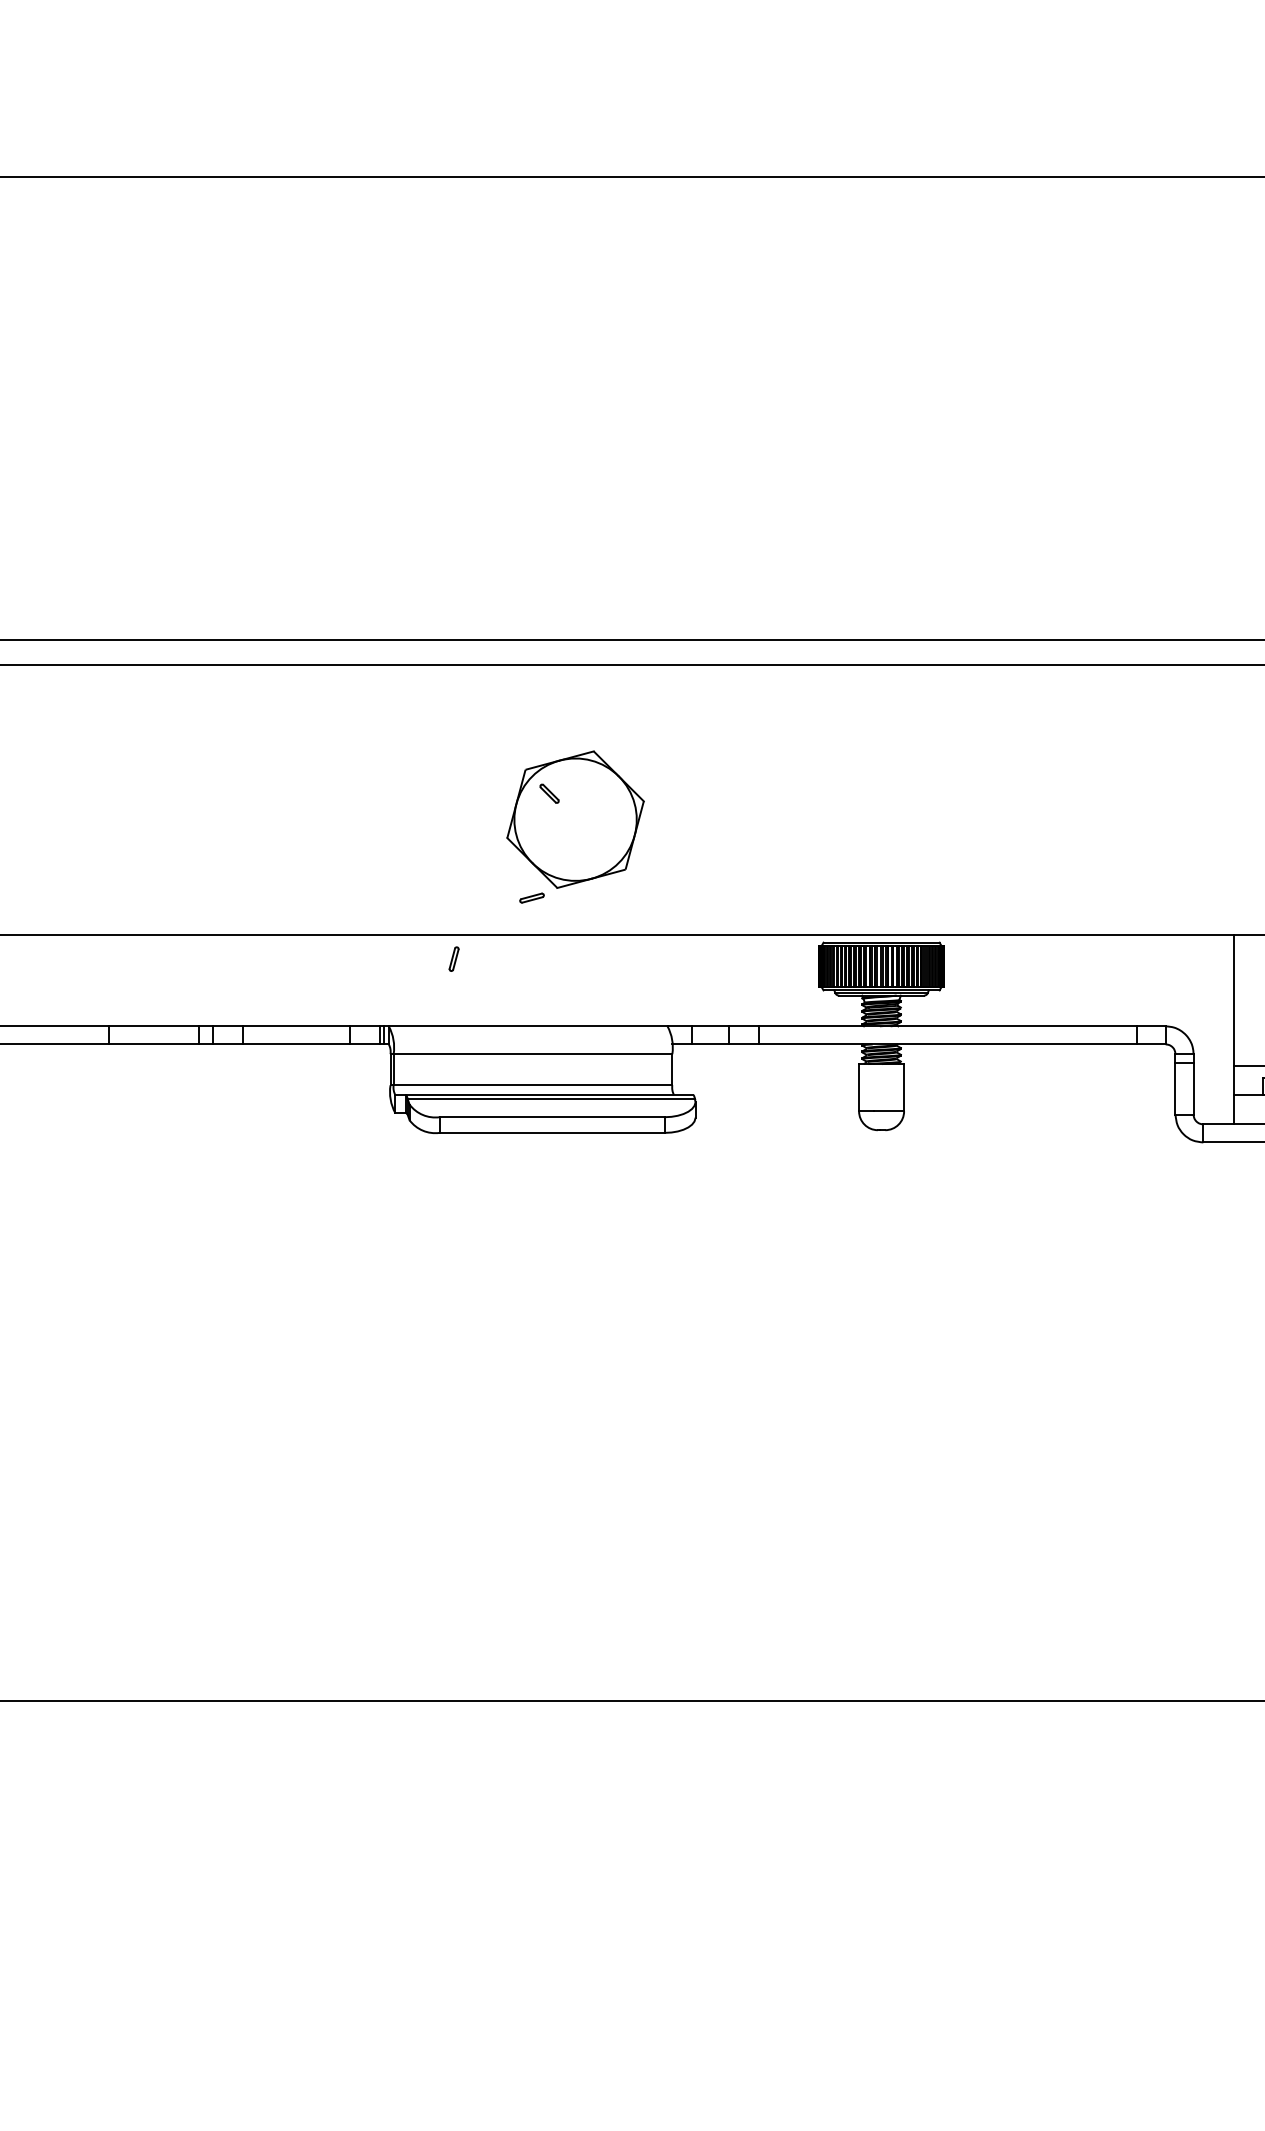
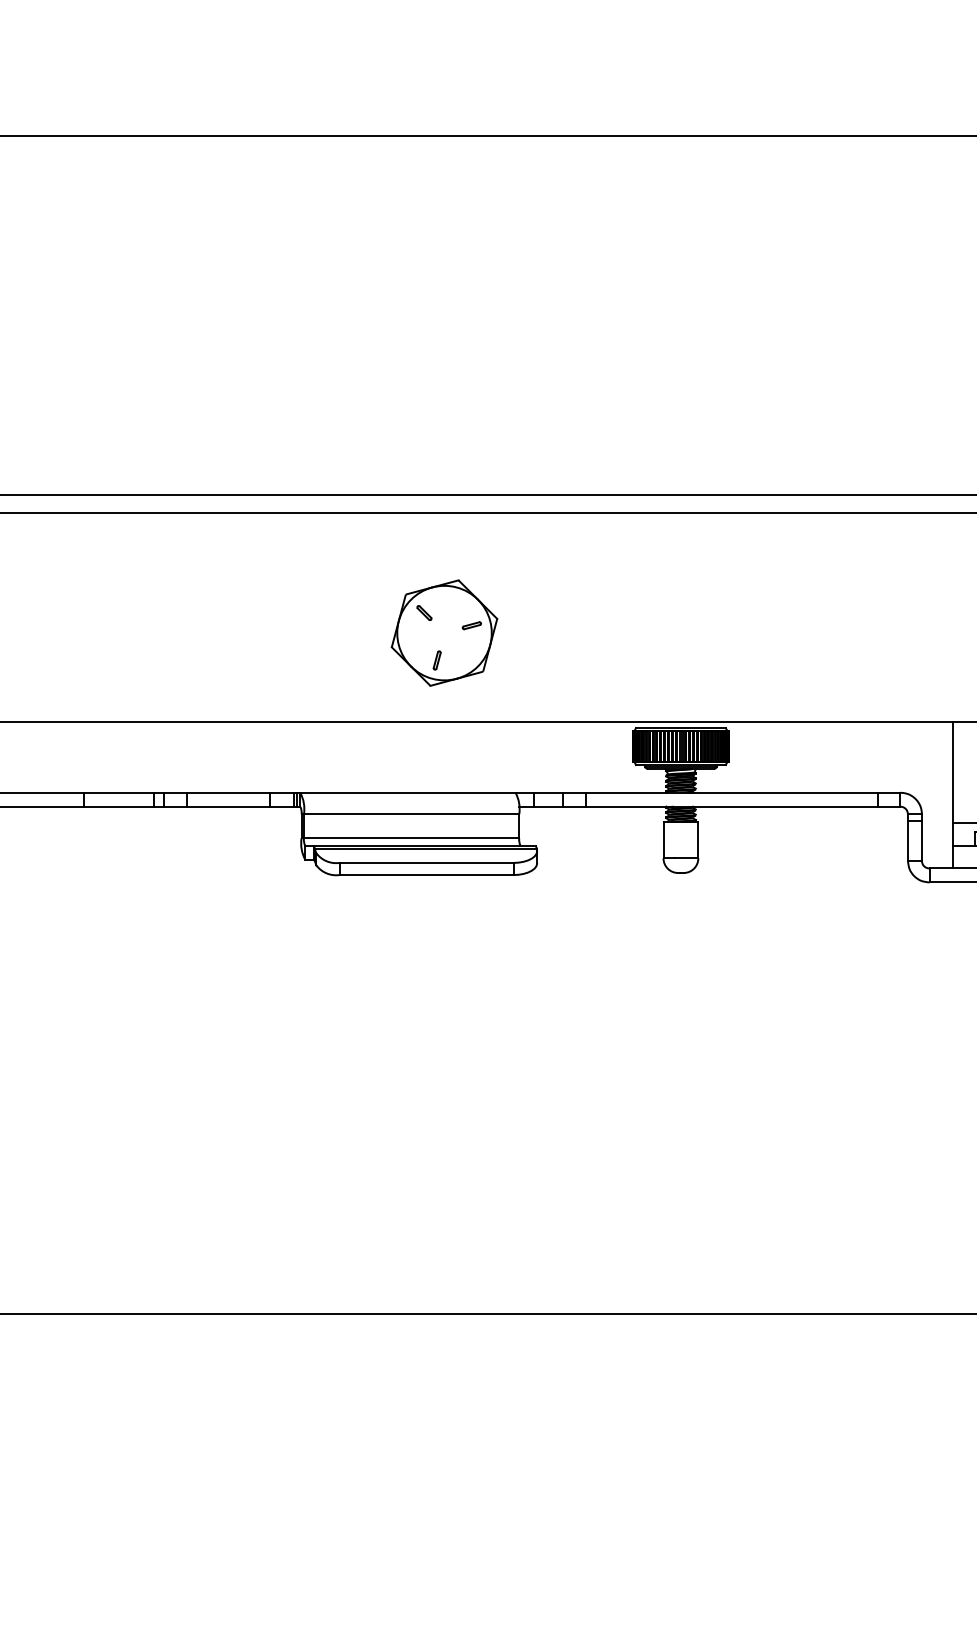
part: (531, 897) -> (471, 625), moved
part: (453, 958) -> (436, 660), moved

